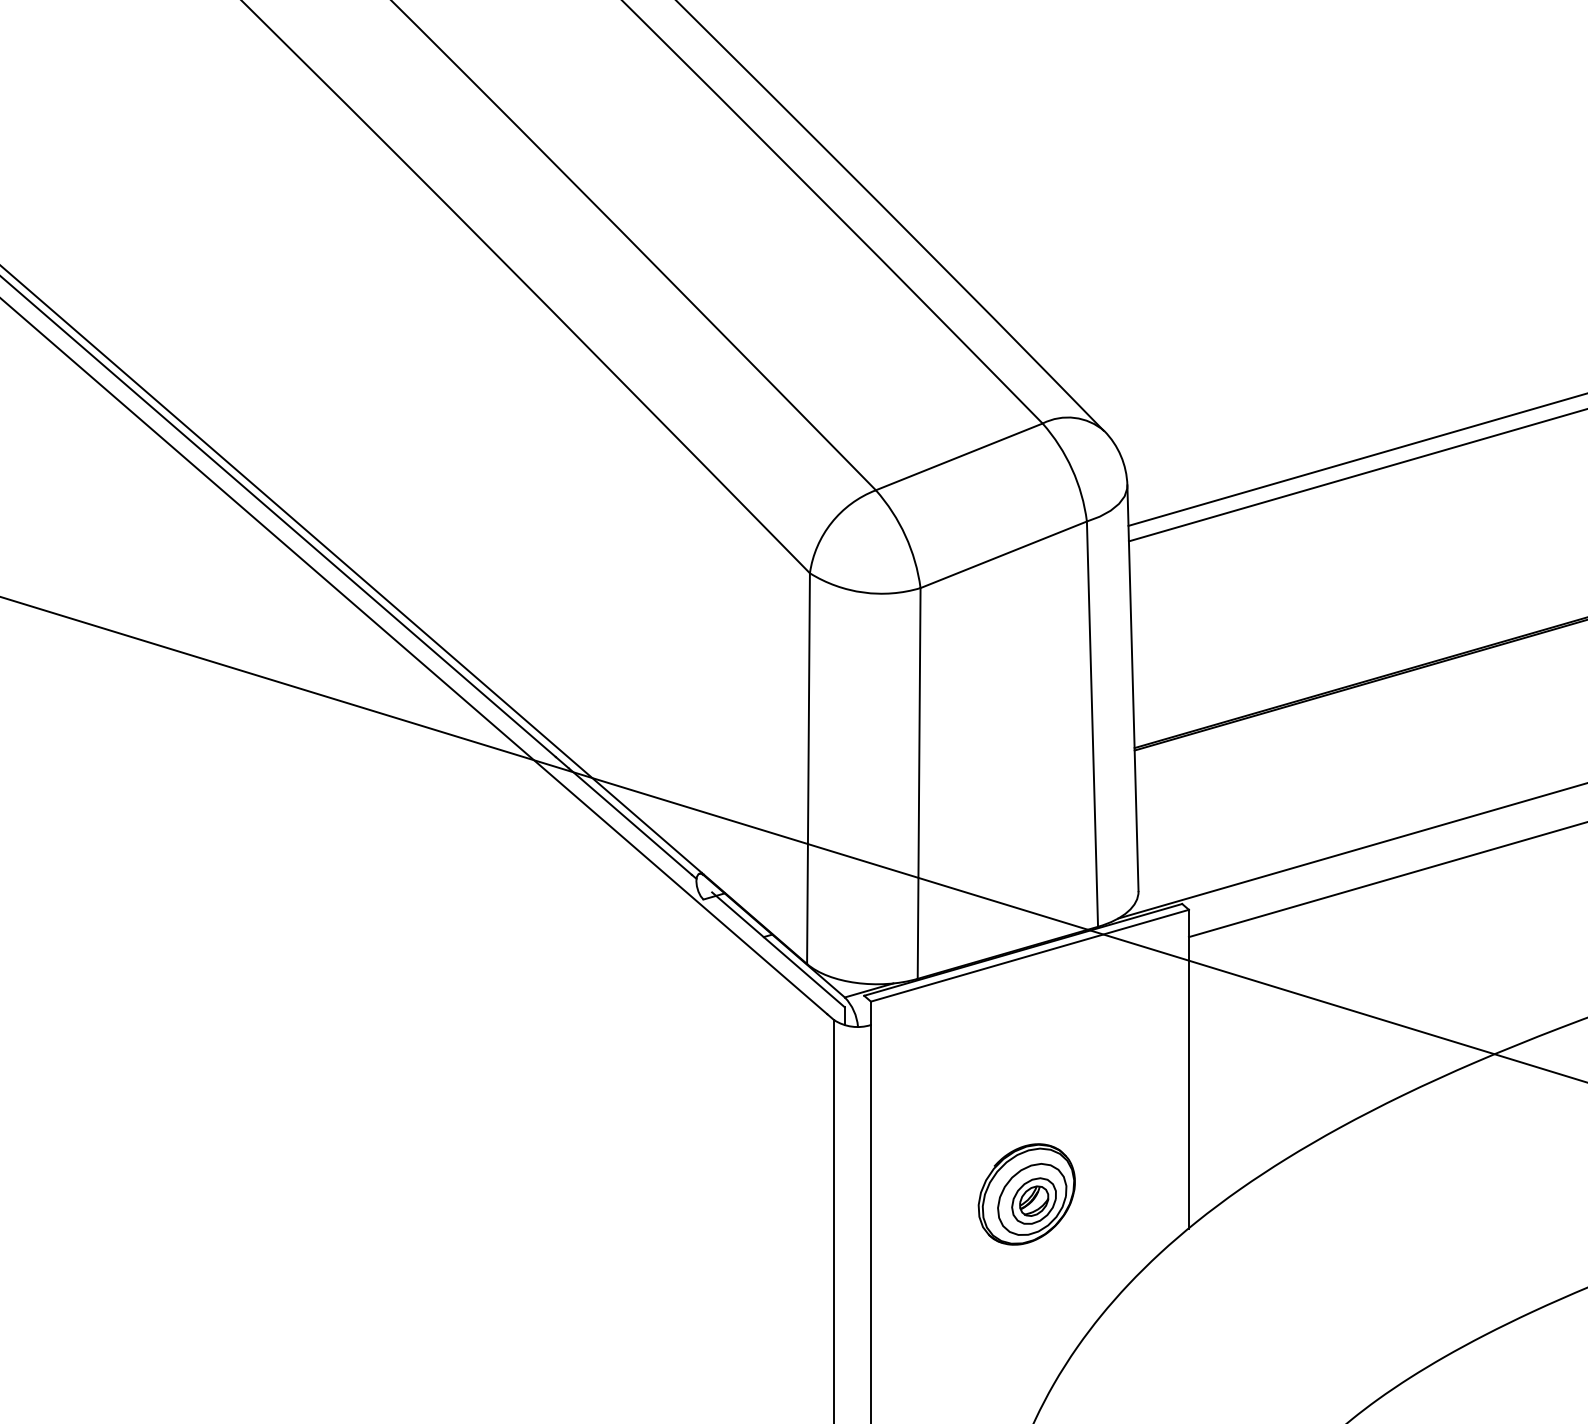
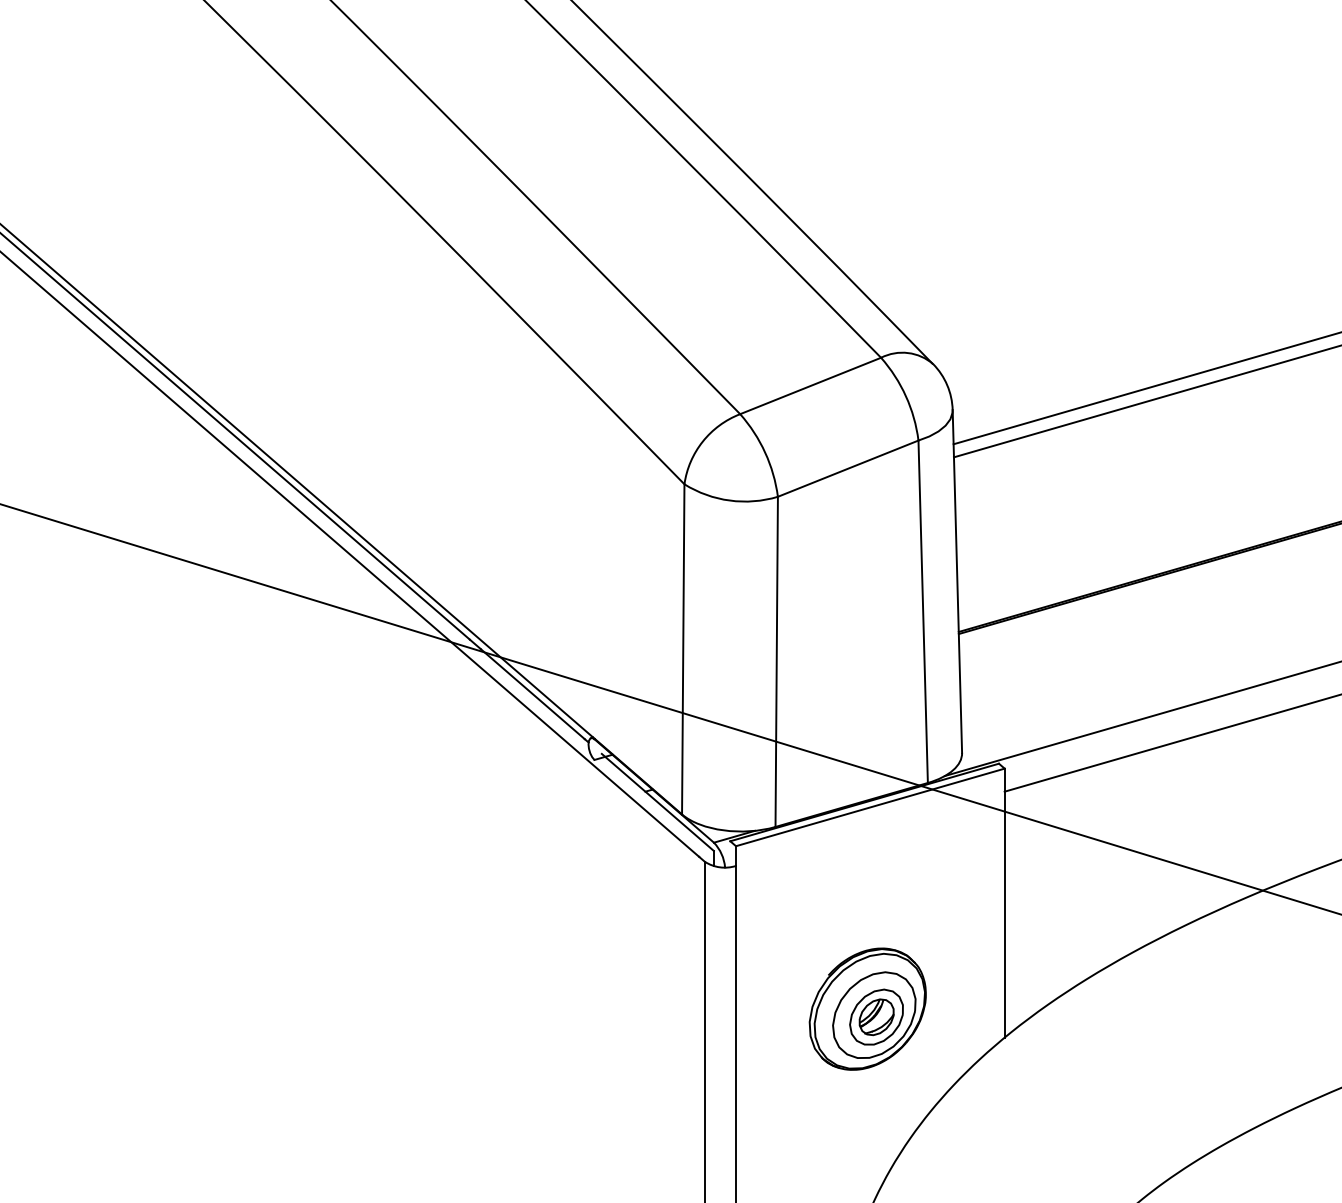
part: (1026, 1193) -> (867, 1008), size x1.43

